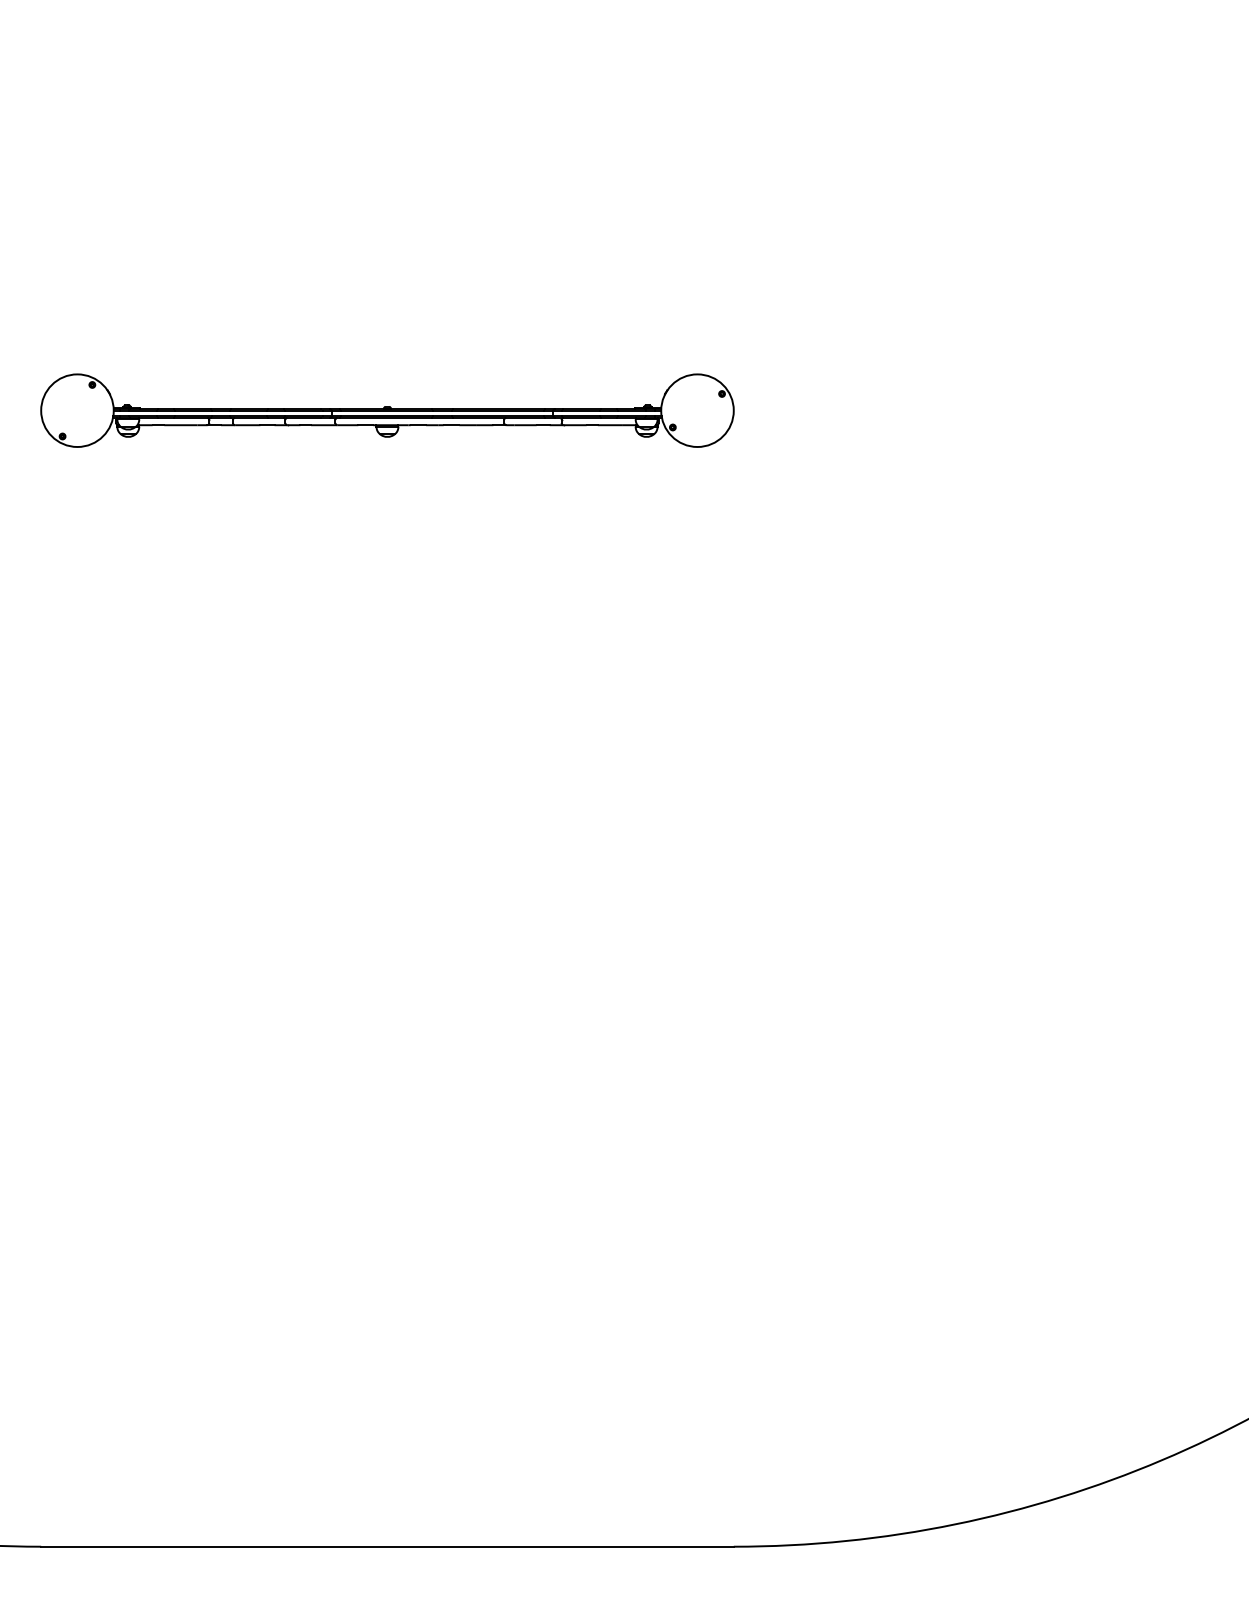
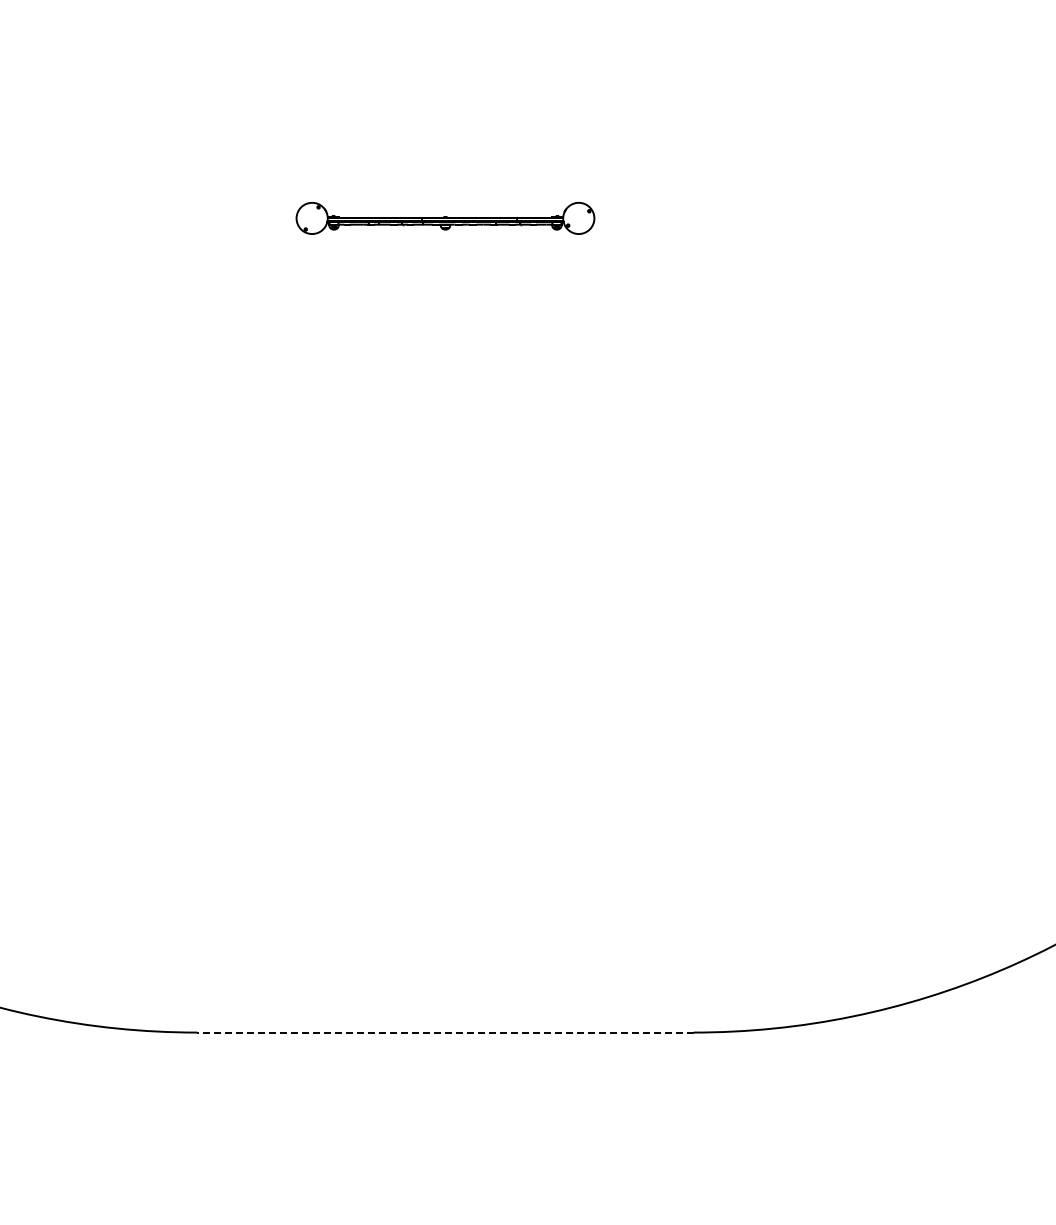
part: (387, 410) -> (445, 218), size x0.6
line: (387, 1546) -> (445, 1032), solid -> dashed

